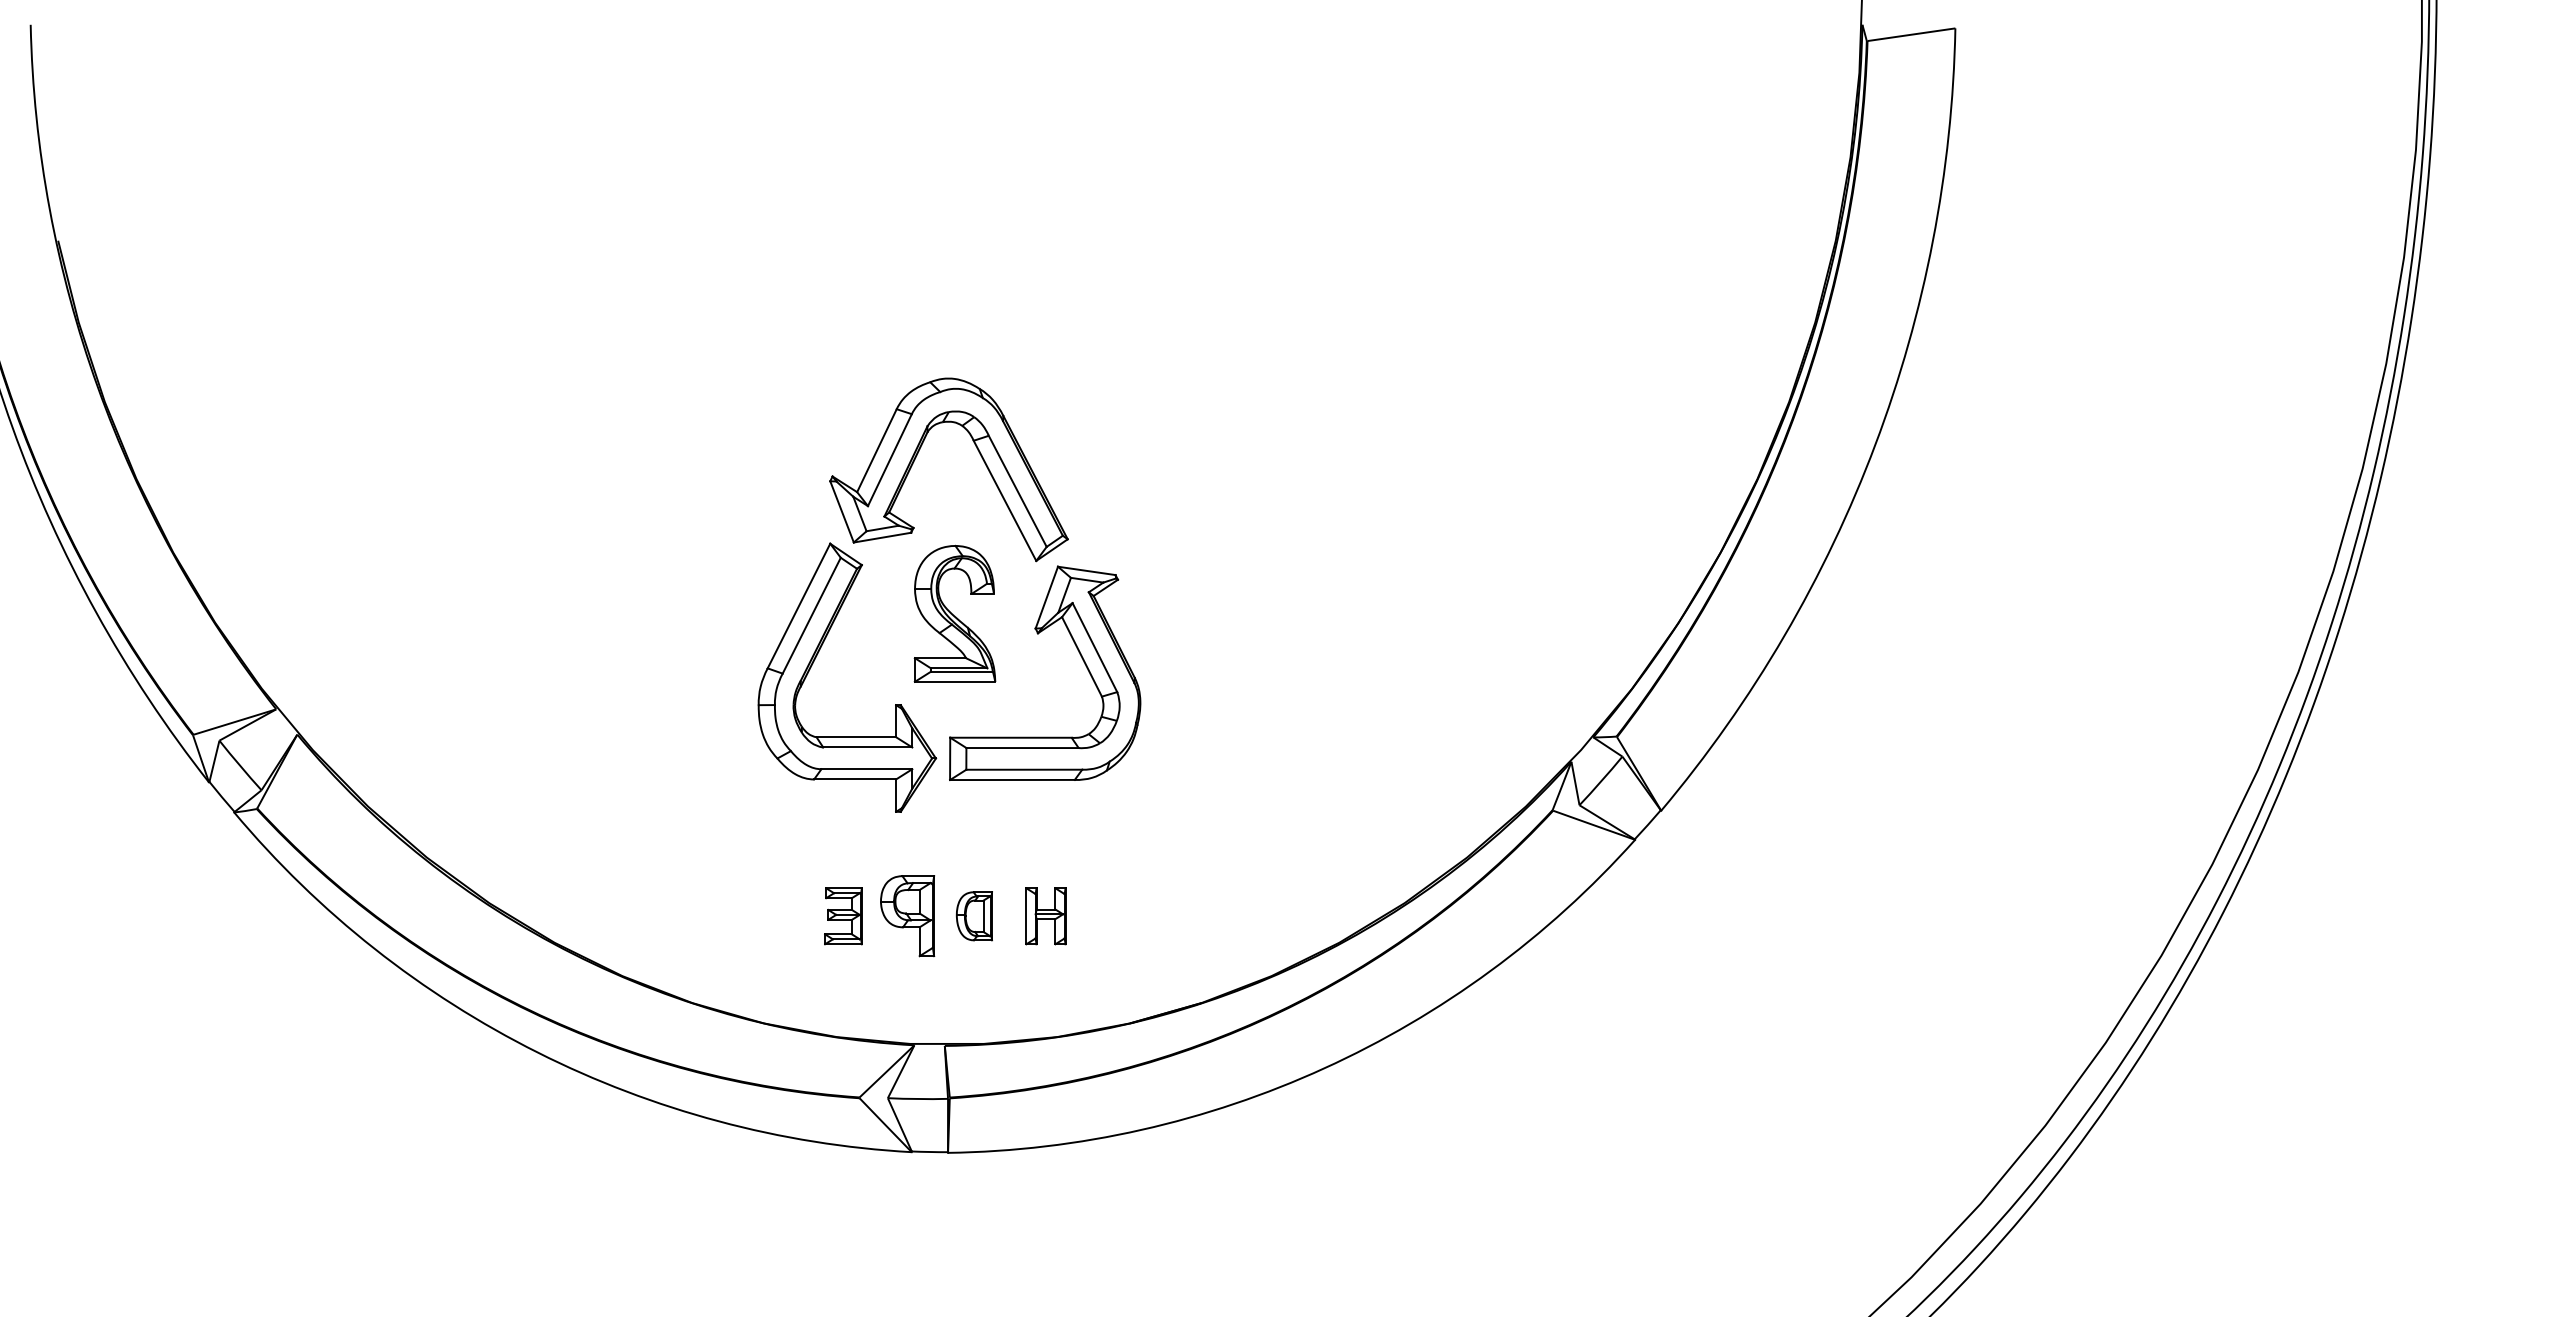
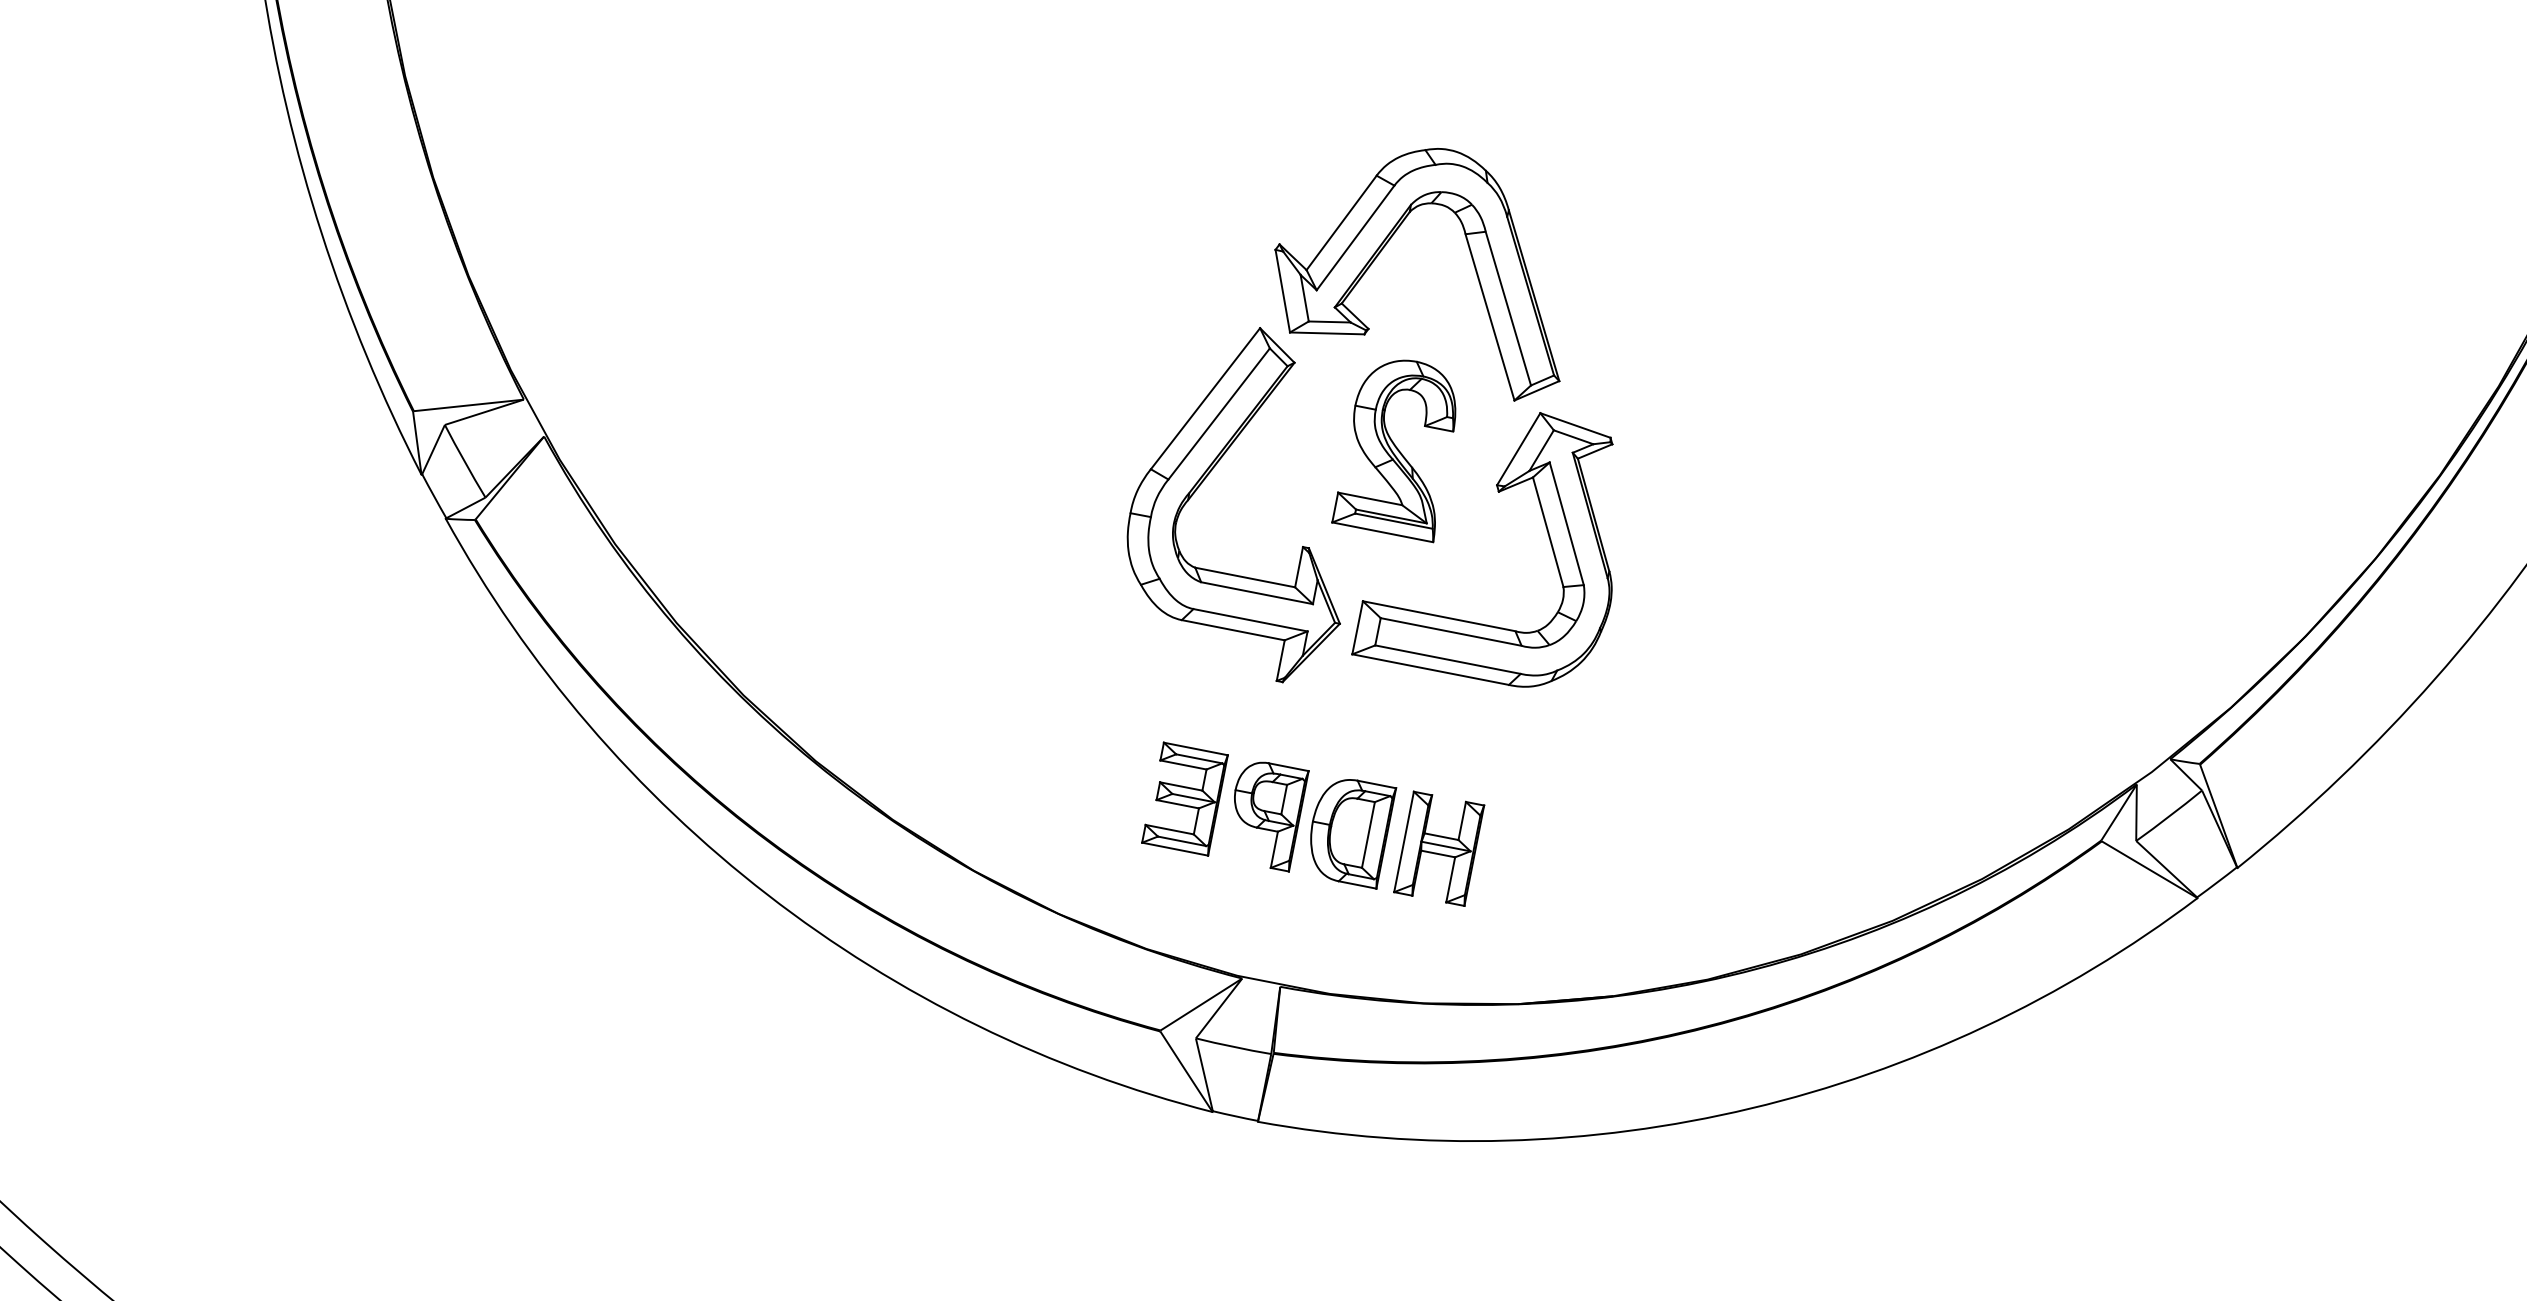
part: (843, 916) -> (1184, 799), size x1.43
part: (974, 916) -> (1349, 831), size x1.67
part: (1045, 916) -> (1438, 849), size x1.43

